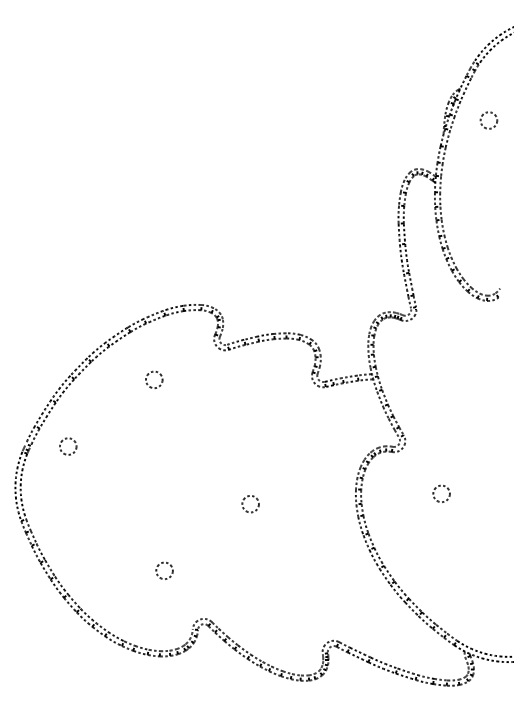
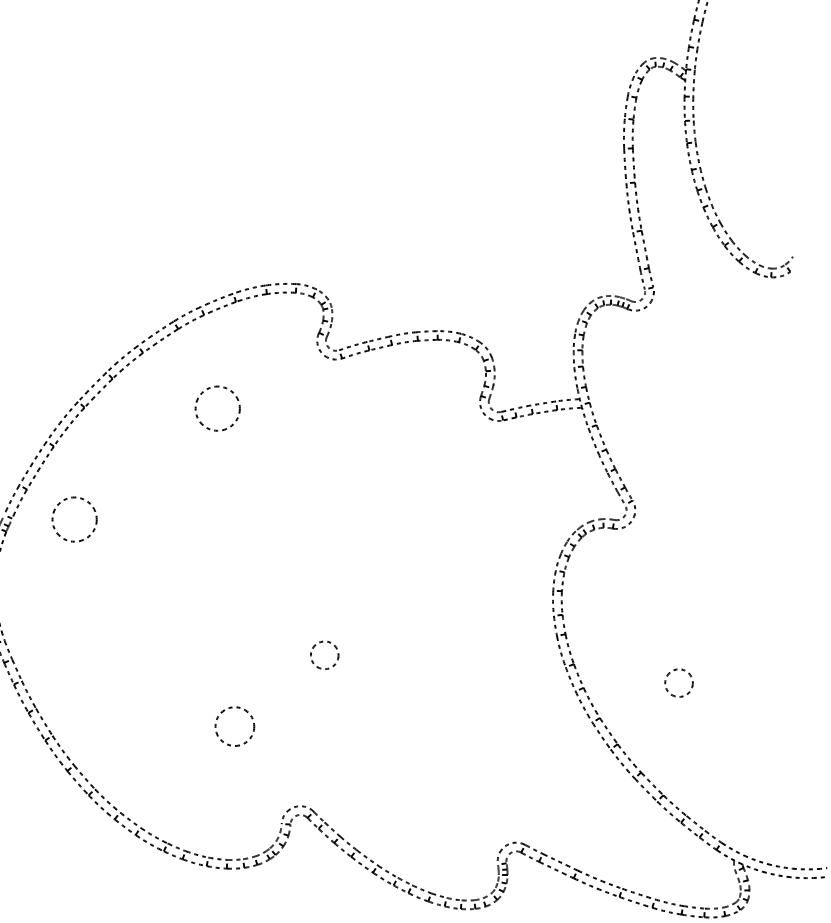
circle: (153, 379) -> (216, 408), size x1.6
circle: (67, 446) -> (73, 519), size x1.6
circle: (441, 493) -> (678, 682), moved
circle: (250, 504) -> (324, 655), moved
circle: (164, 570) -> (234, 725), size x1.4

